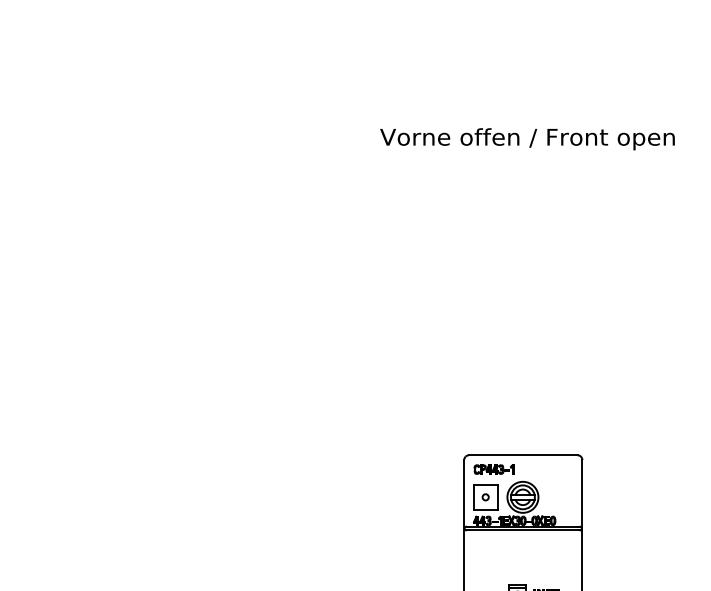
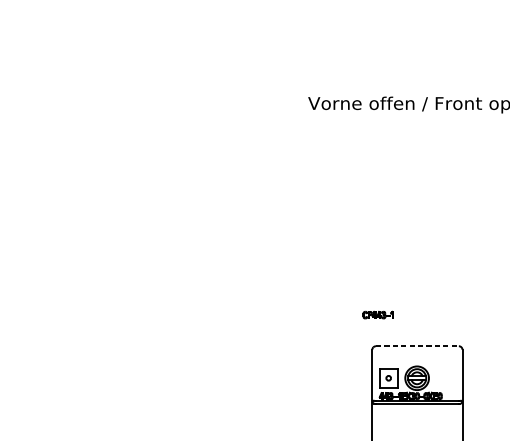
line: (523, 455) -> (417, 346), solid -> dashed
part: (493, 469) -> (377, 315), moved

